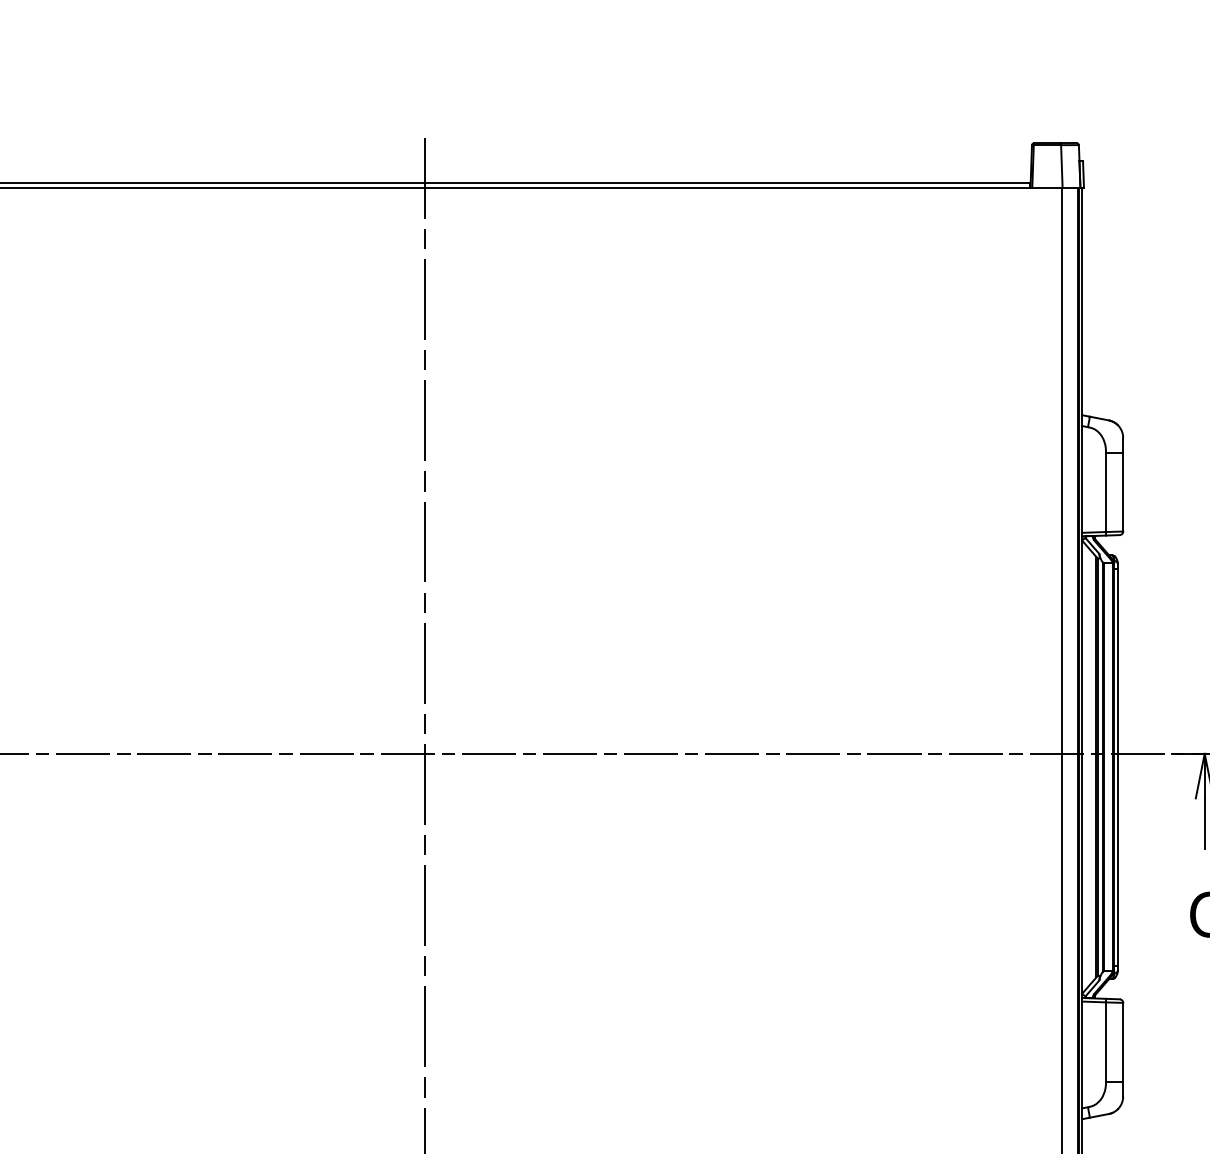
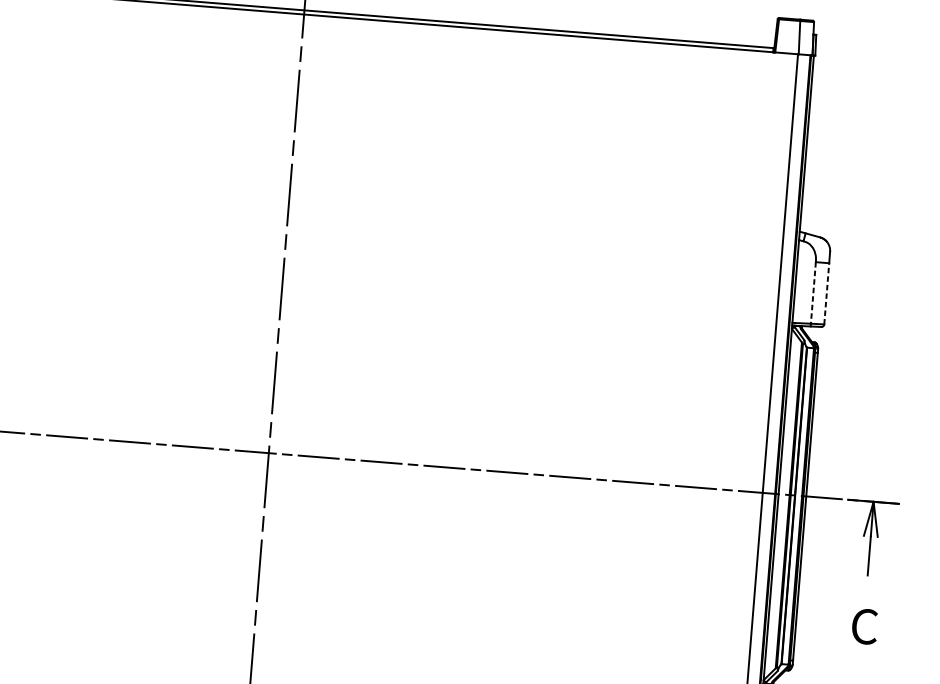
line: (1123, 491) -> (827, 293), solid -> dashed
line: (1105, 492) -> (813, 293), solid -> dashed

